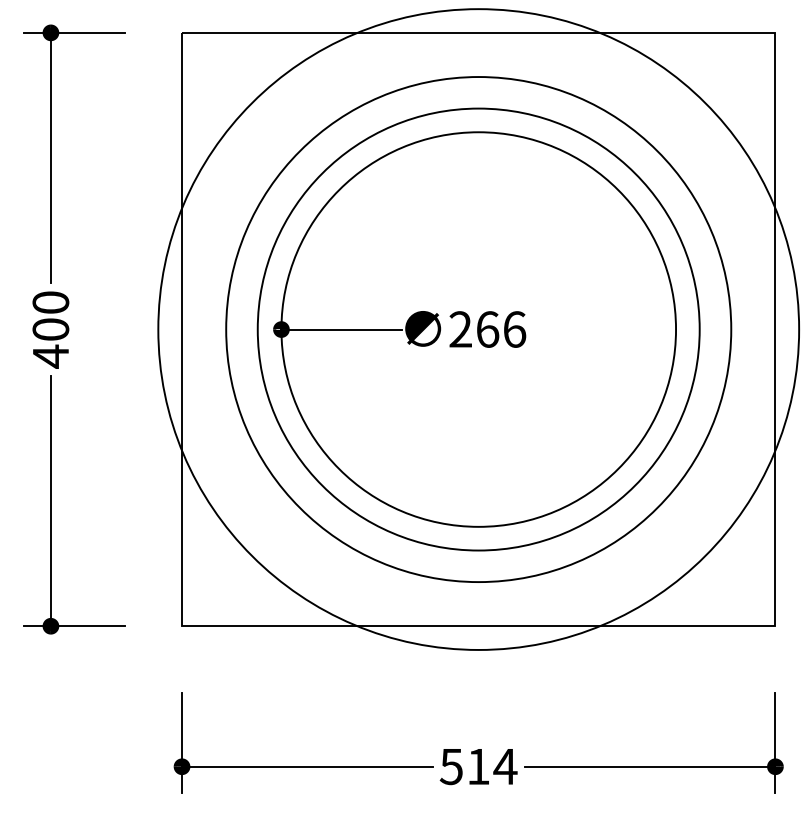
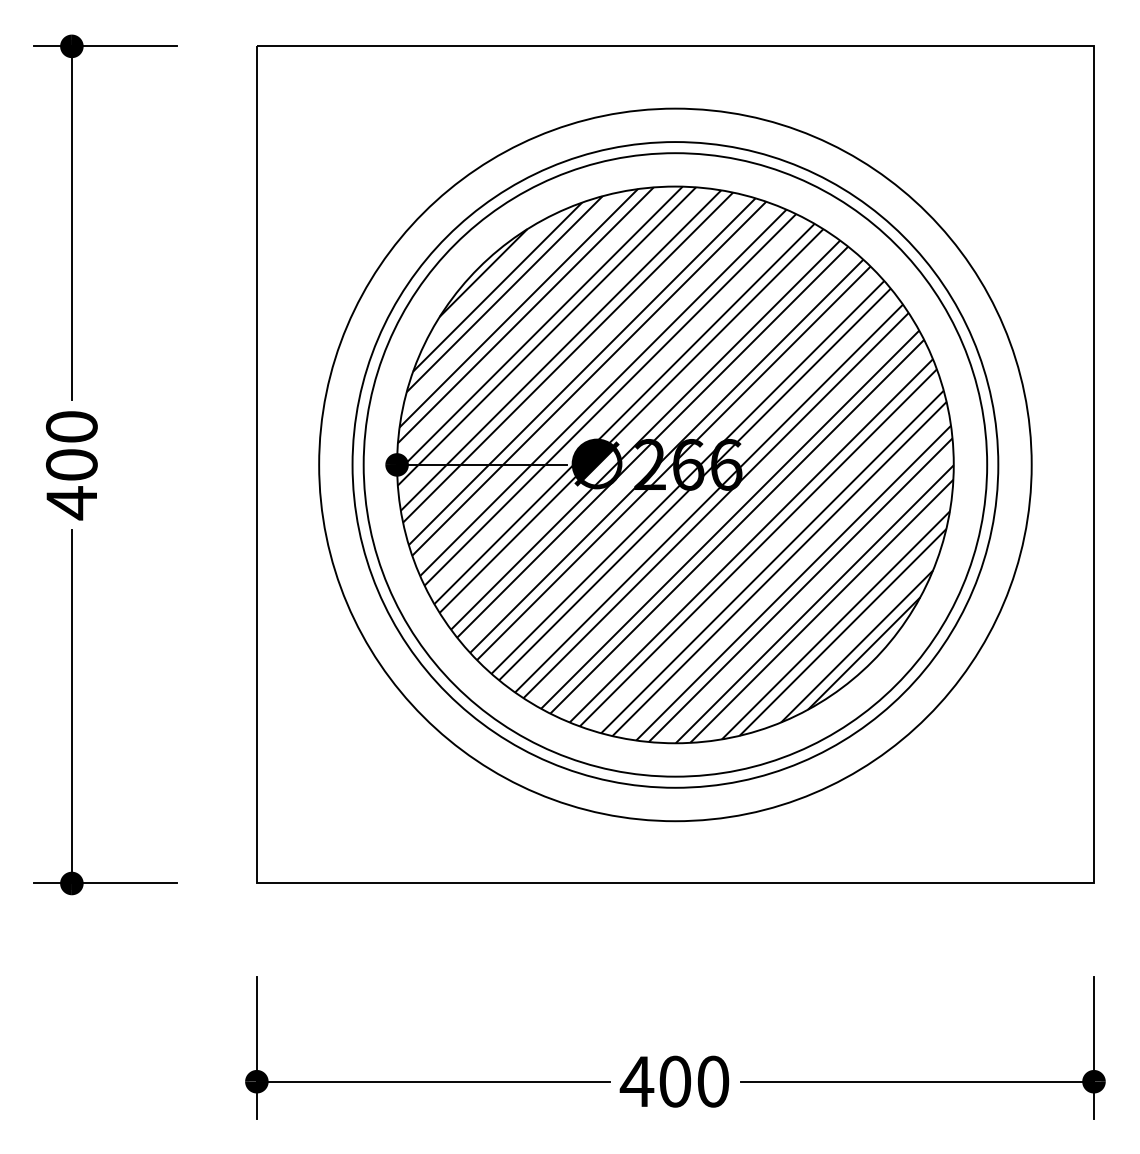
circle: (478, 329) -> (675, 464), size x0.71
hatch: (478, 329) -> (675, 464), added
text: (478, 766) -> (675, 1081), 514 -> 400

